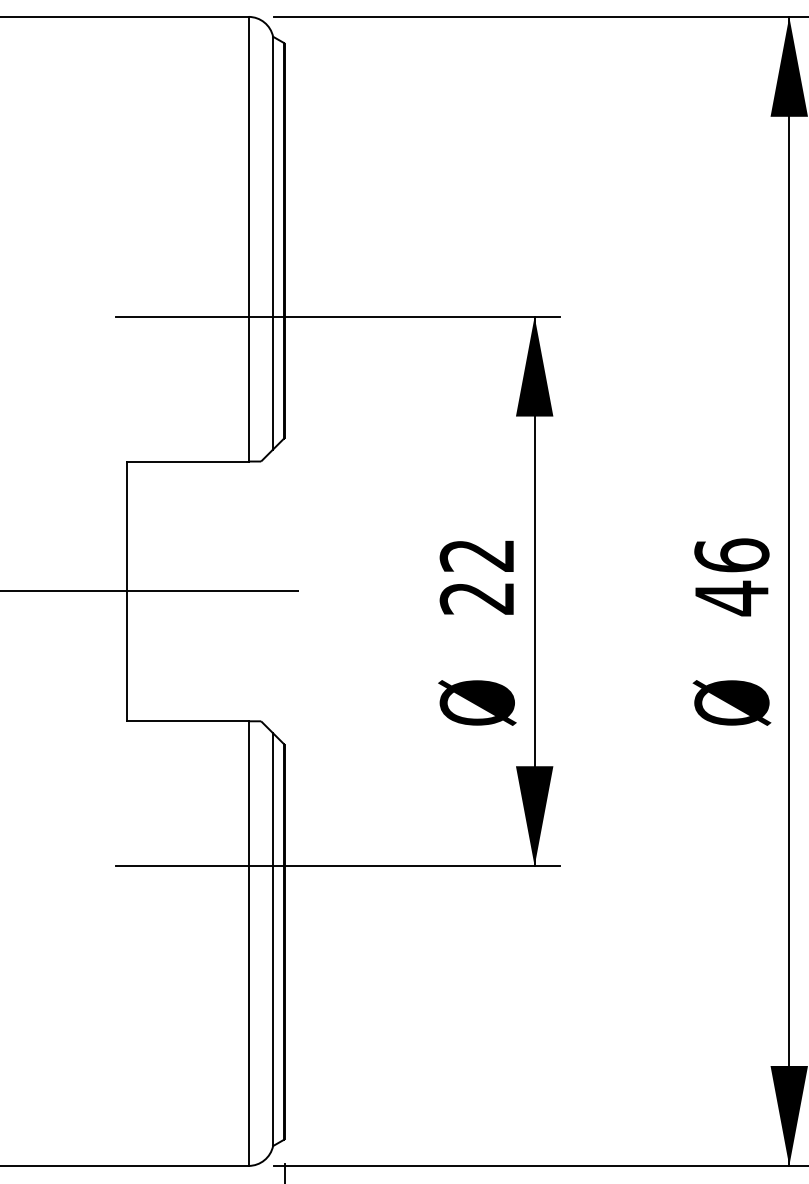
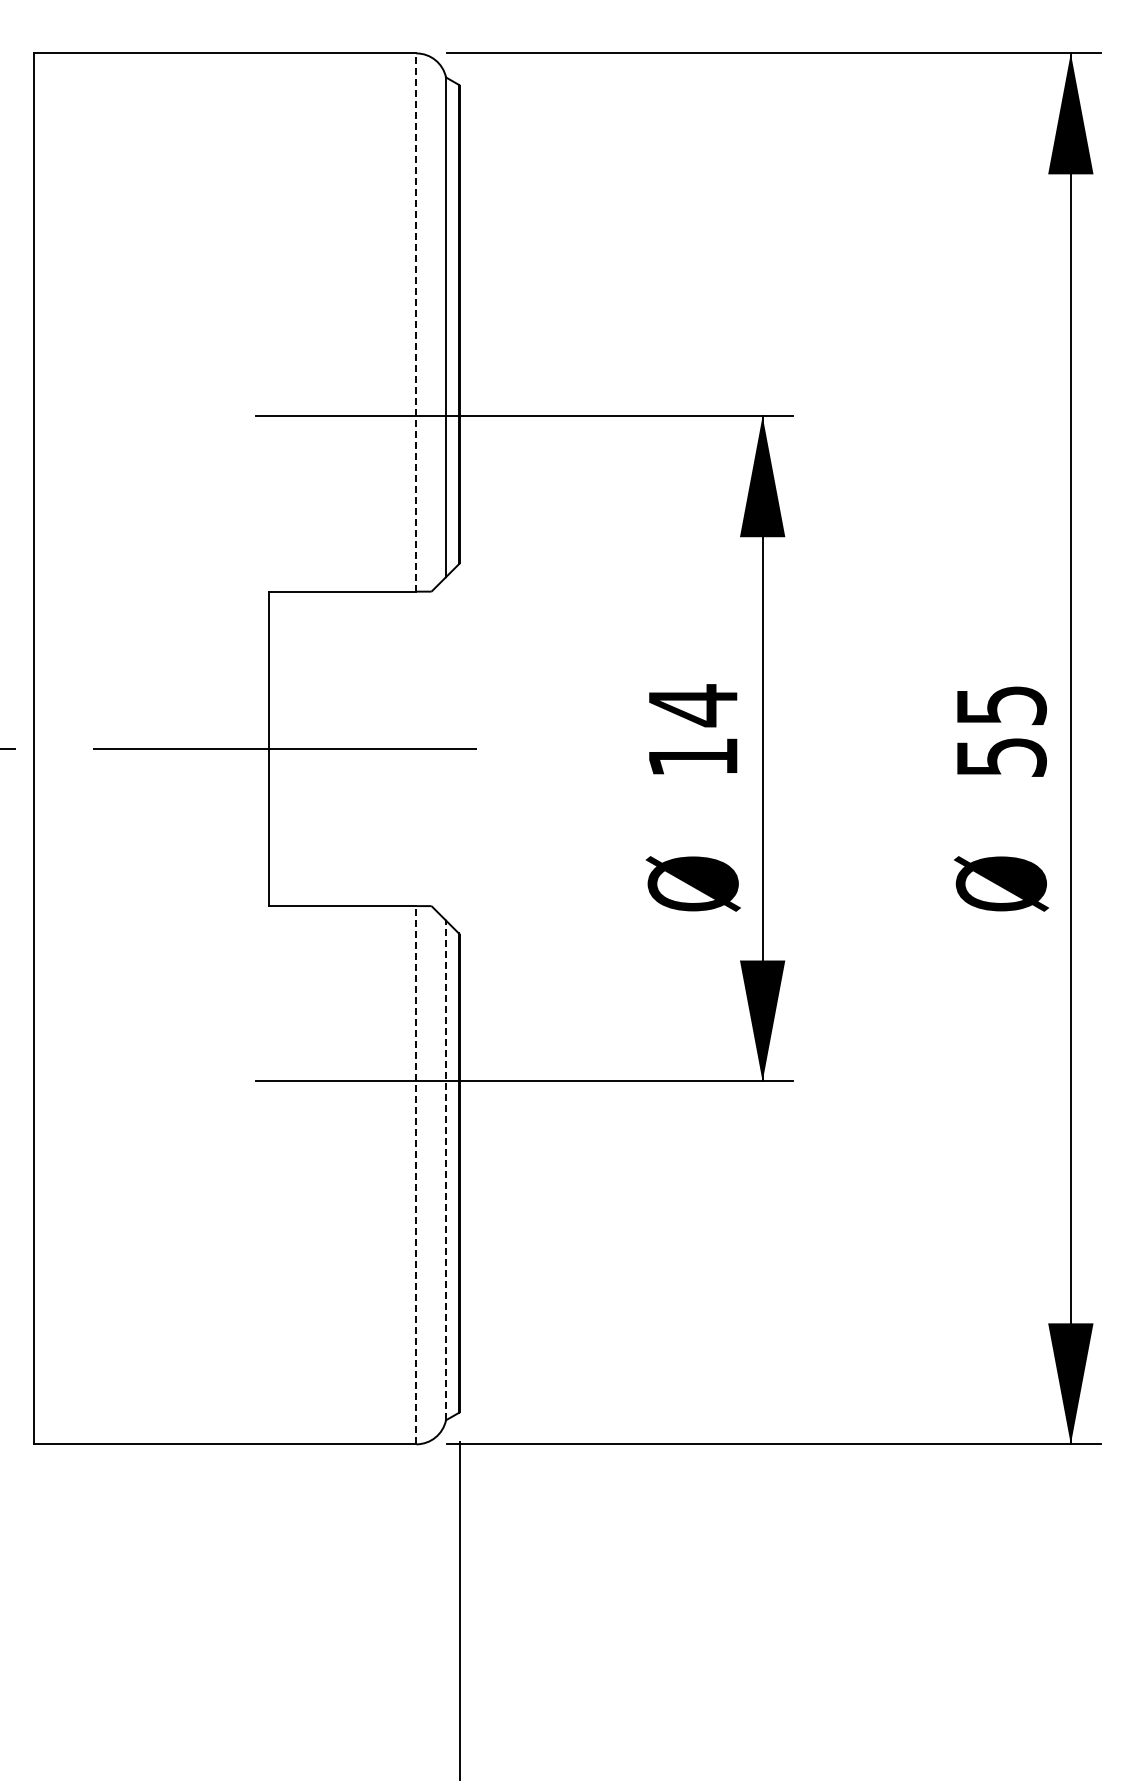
line: (248, 239) -> (416, 322), solid -> dashed
text: (476, 576) -> (692, 730), 22 -> 14
text: (731, 577) -> (1001, 731), 46 -> 55
line: (273, 939) -> (446, 1170), solid -> dashed
line: (248, 943) -> (416, 1174), solid -> dashed

